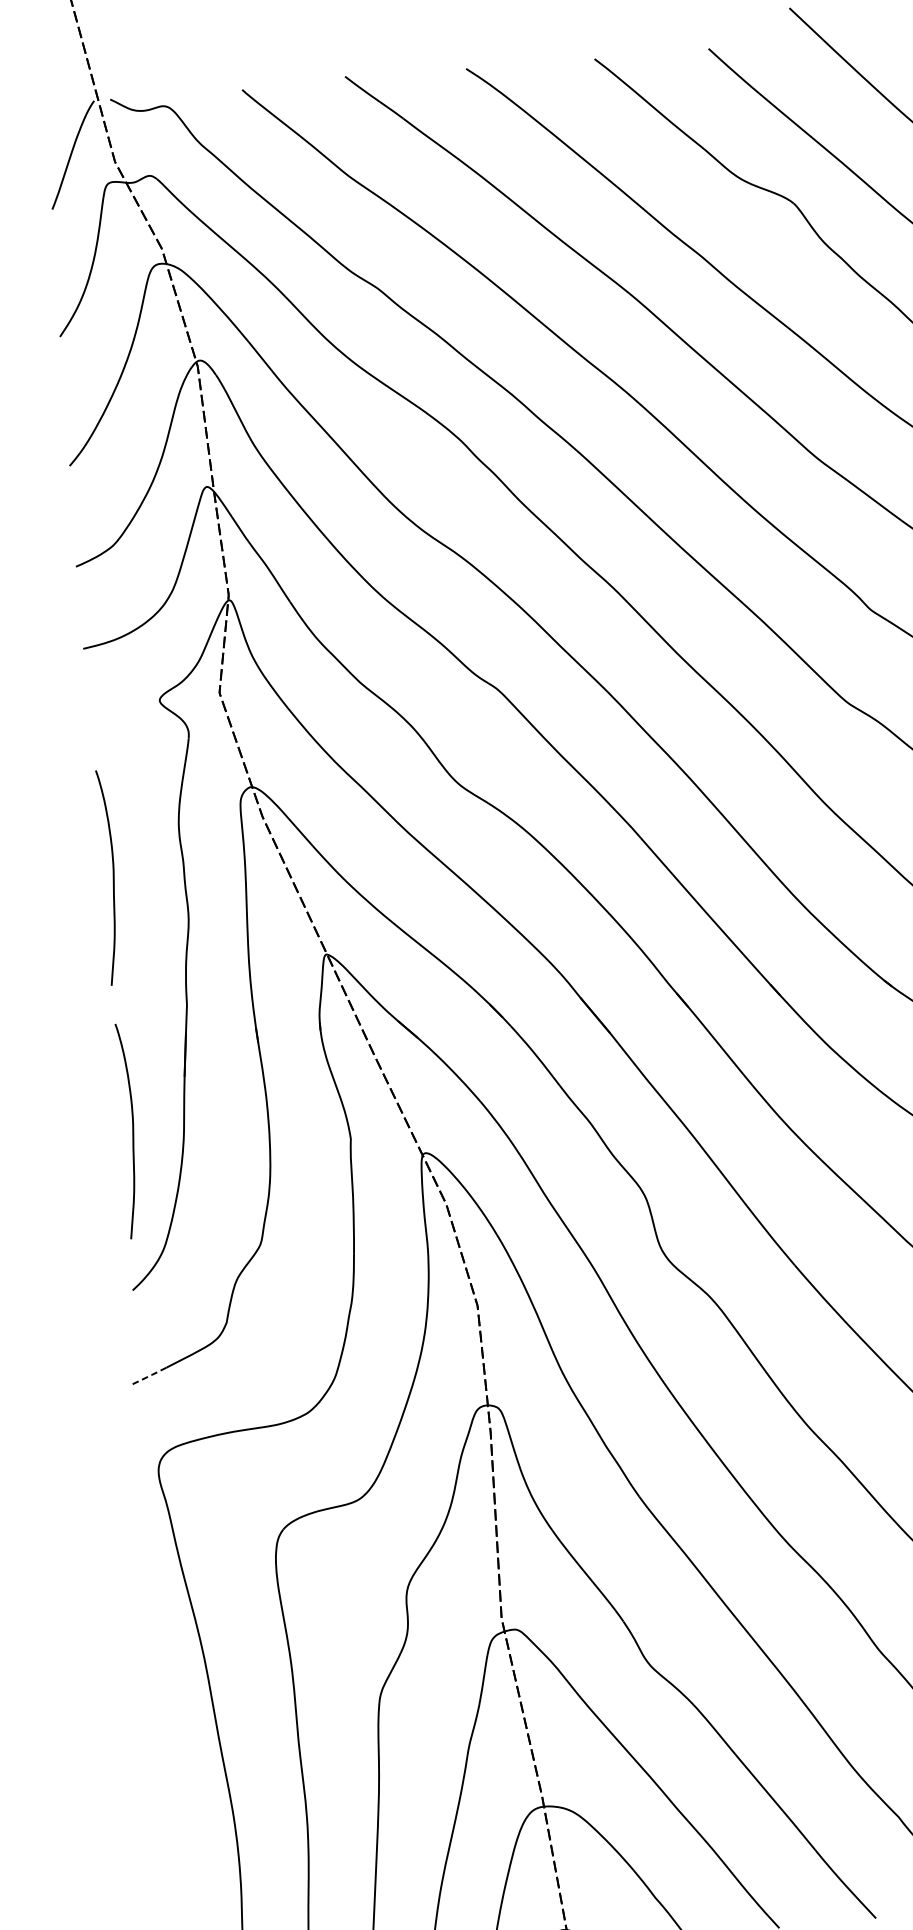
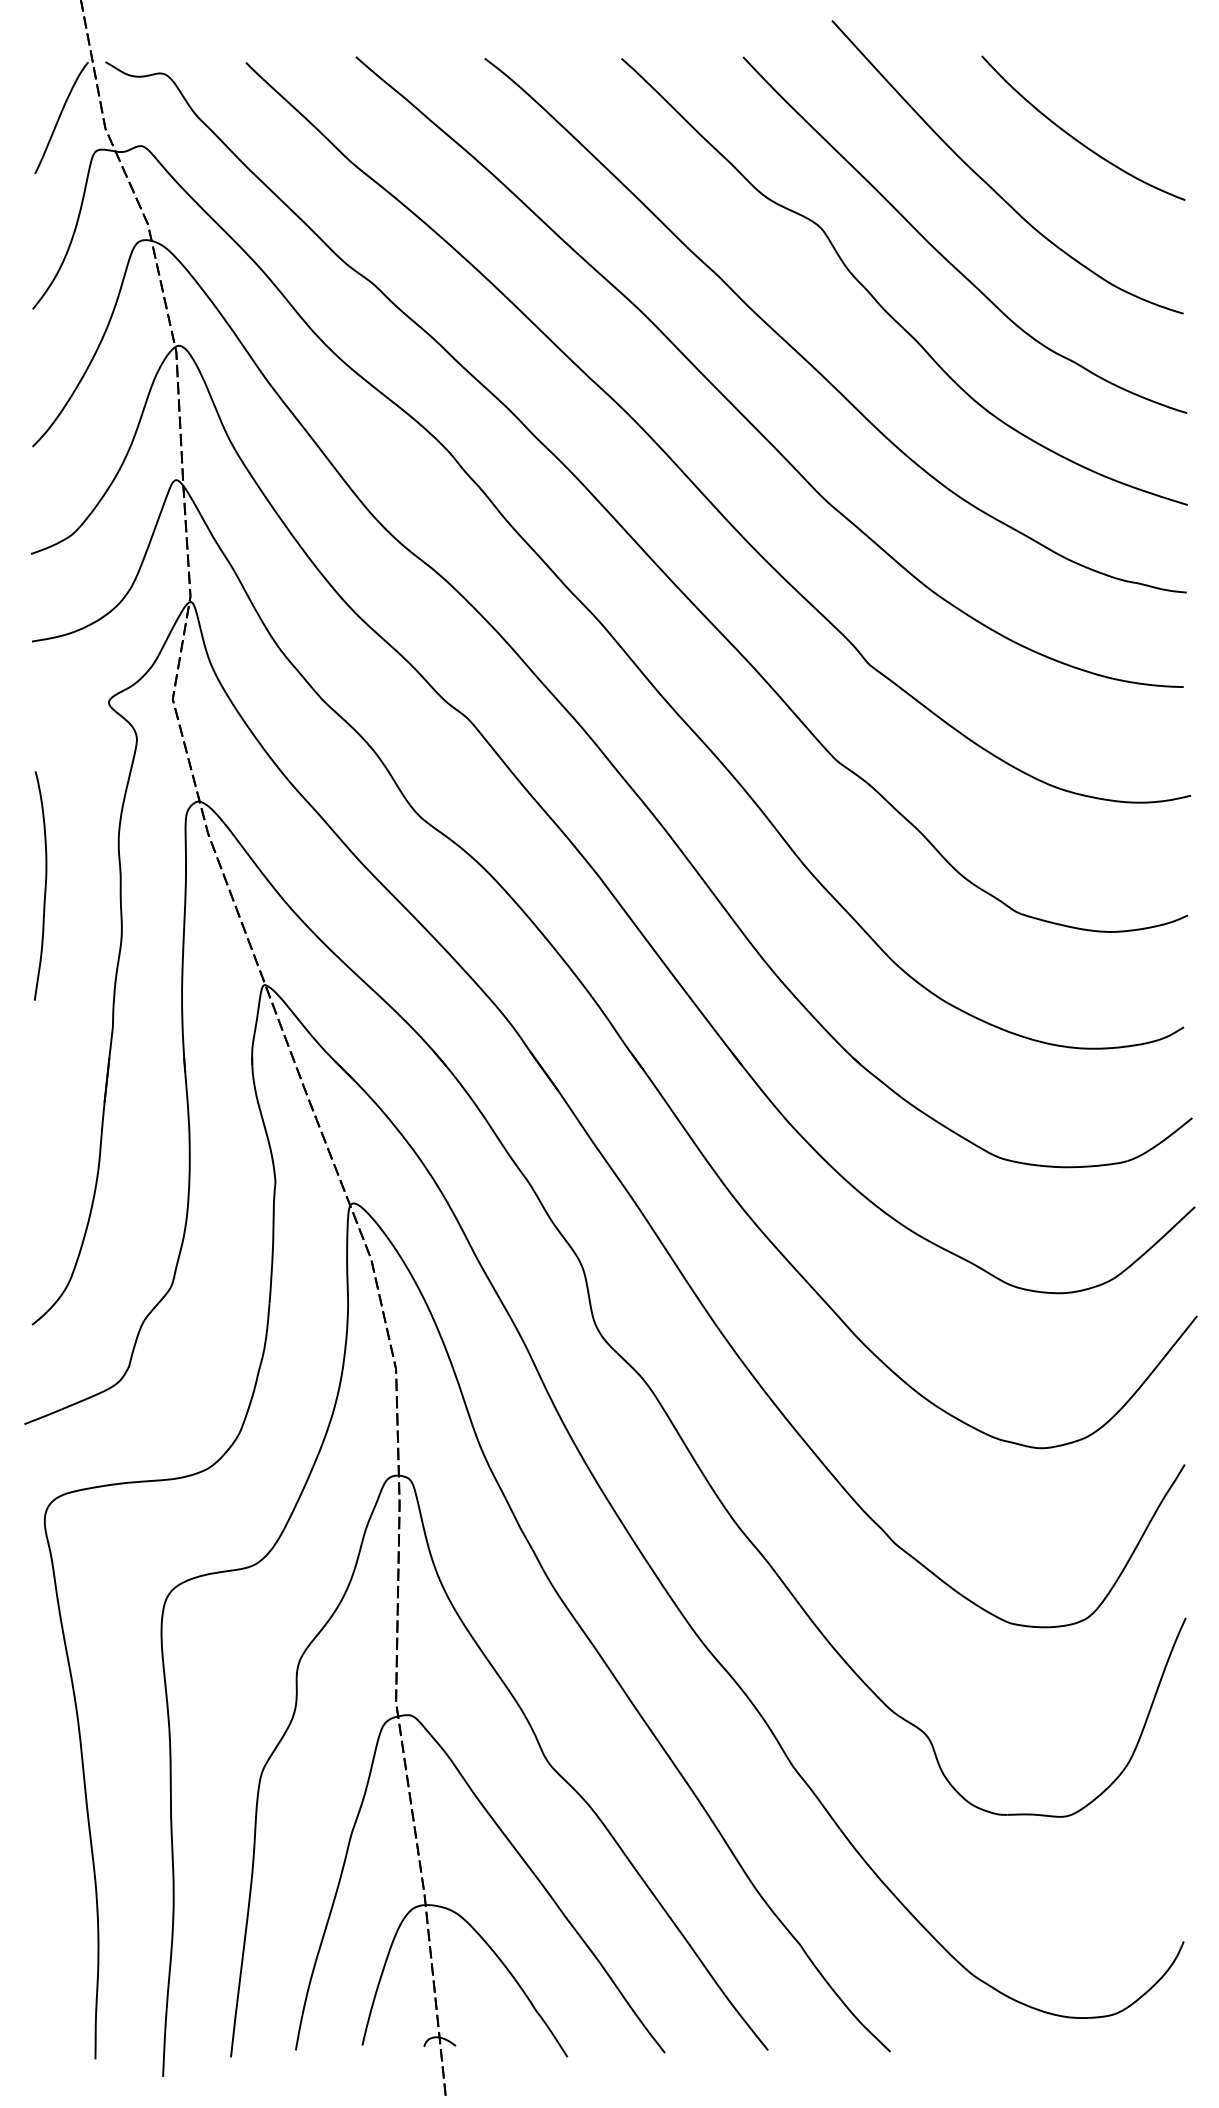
curve: (132, 1130) -> (44, 1155), removed
line: (149, 1375) -> (43, 1416), dashed -> solid

